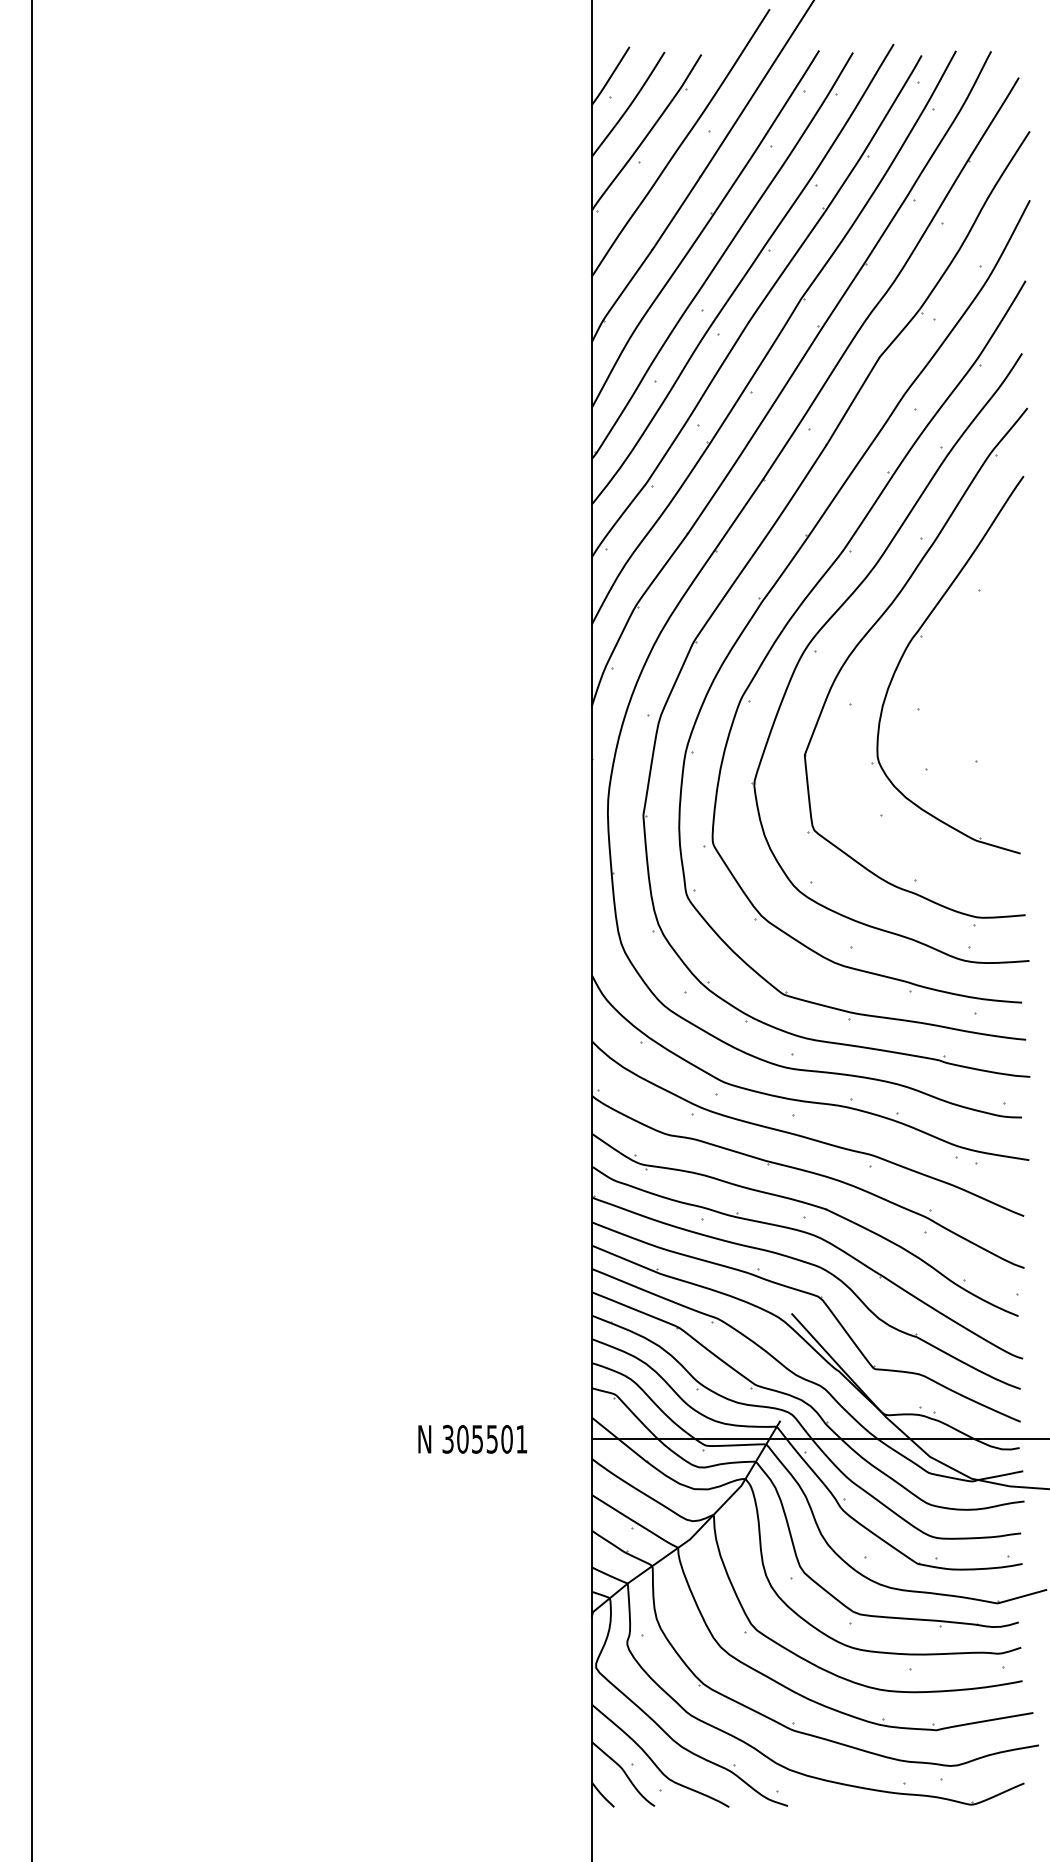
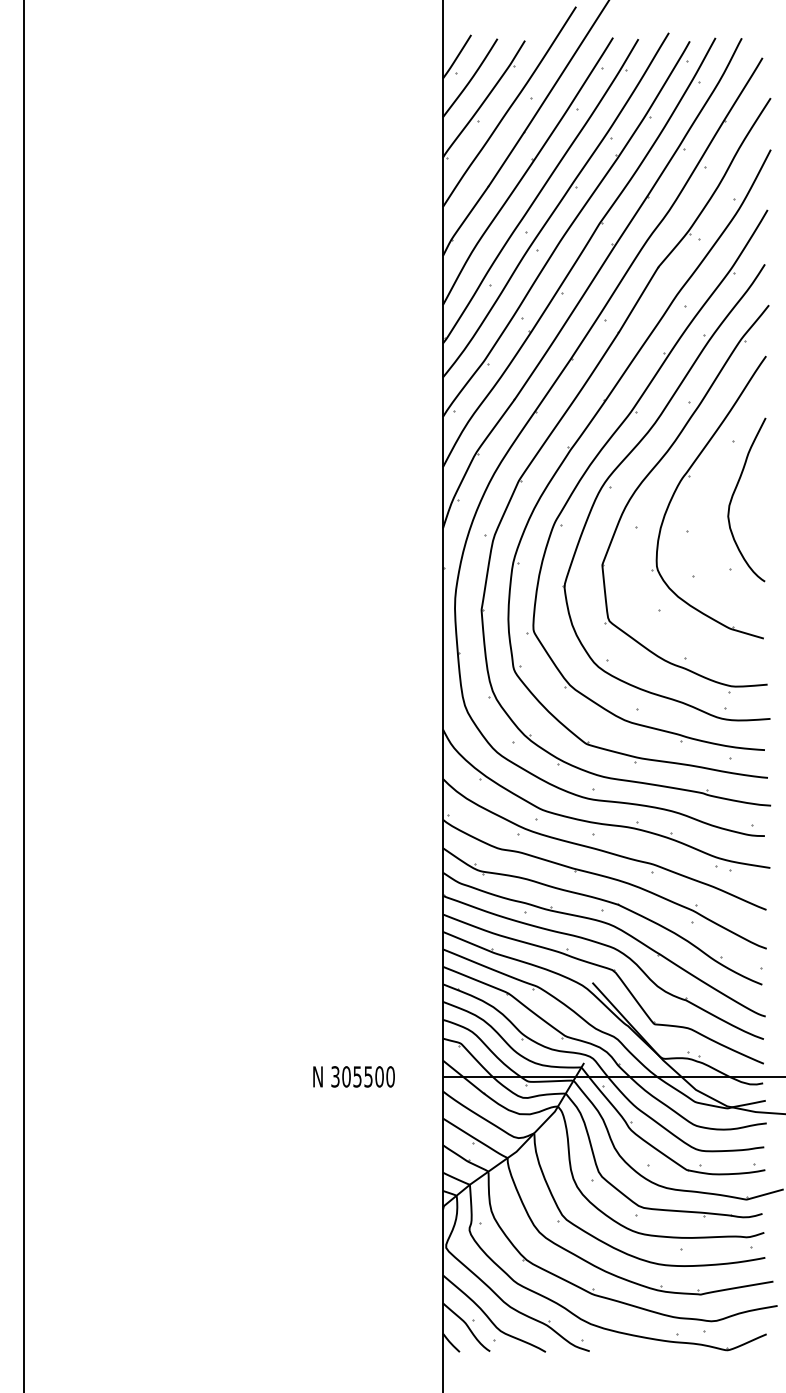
curve: (981, 661) -> (734, 494), added
text: (521, 1438) -> (390, 1076), 305501 -> 305500

